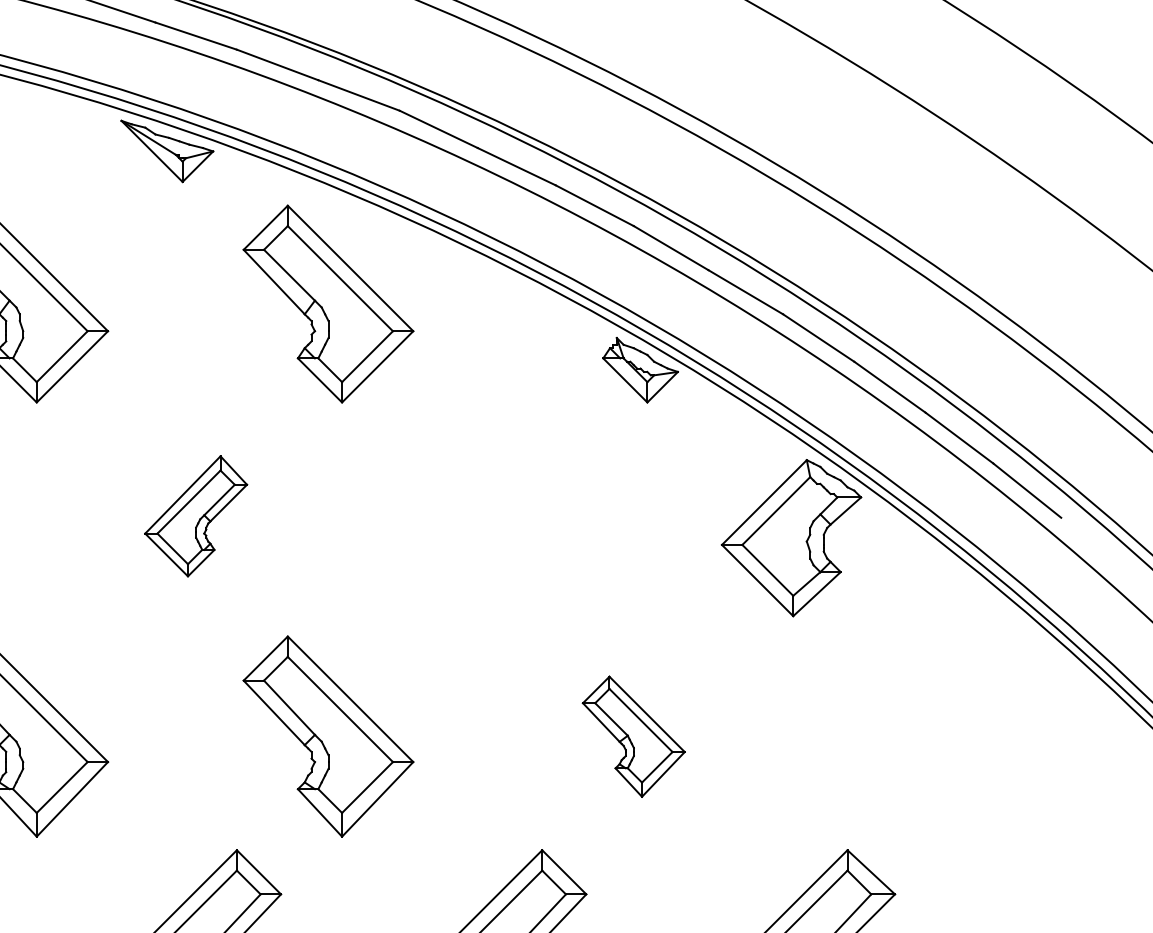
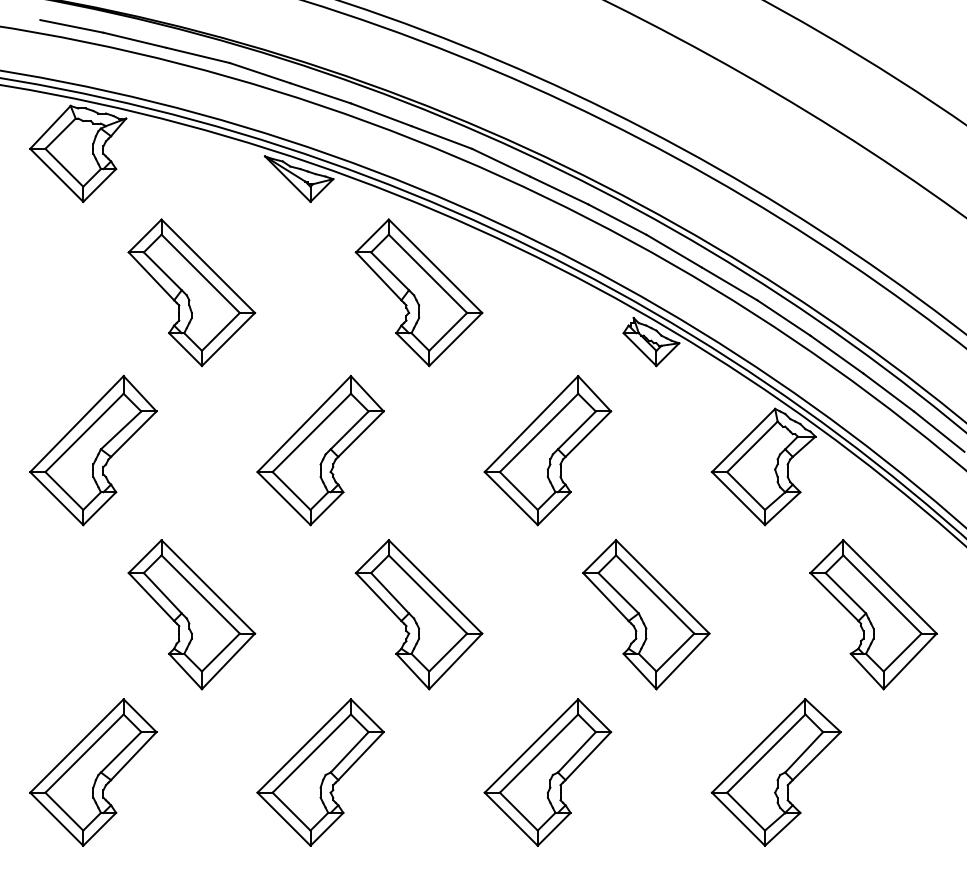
part: (196, 515) -> (320, 450), size x1.67
part: (501, 515) -> (547, 450), added
part: (634, 736) -> (646, 614), size x1.67
part: (938, 736) -> (873, 614), added

